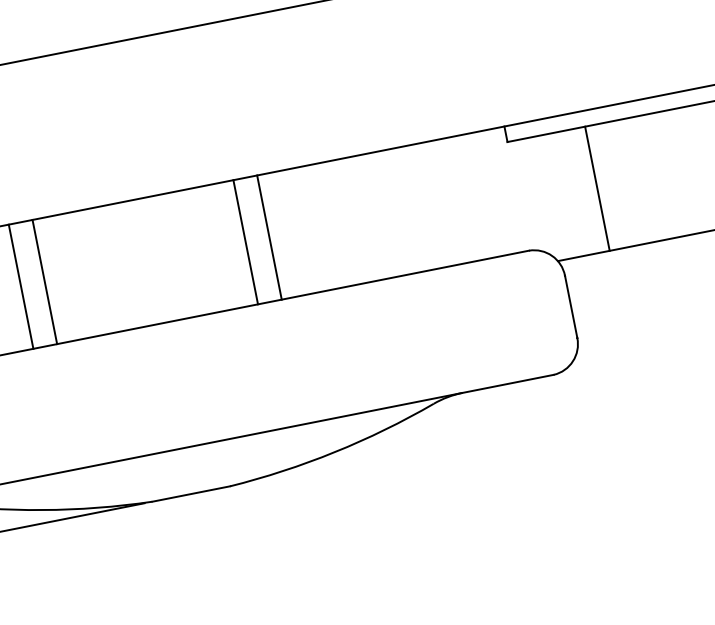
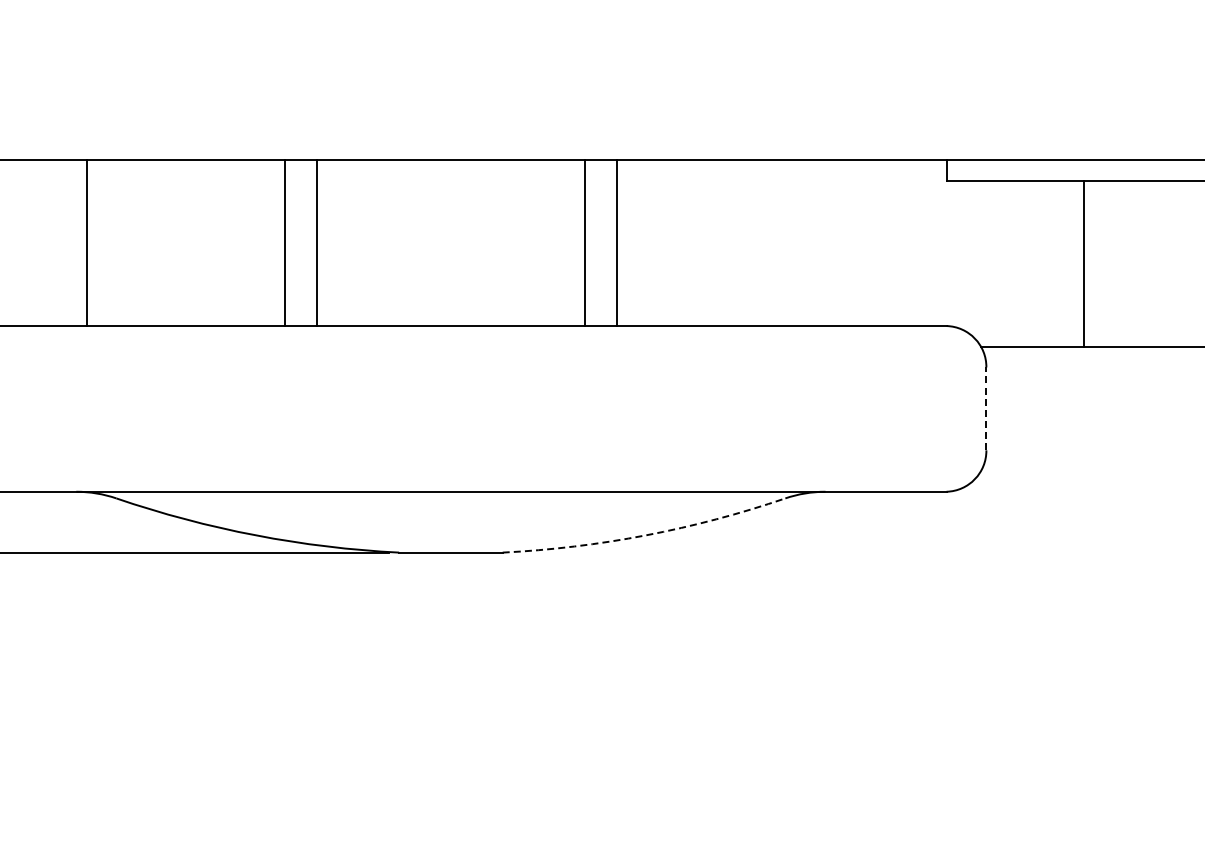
line: (597, 188) -> (1084, 263), moved
line: (571, 306) -> (986, 408), solid -> dashed
arc: (334, 452) -> (645, 535), solid -> dashed

